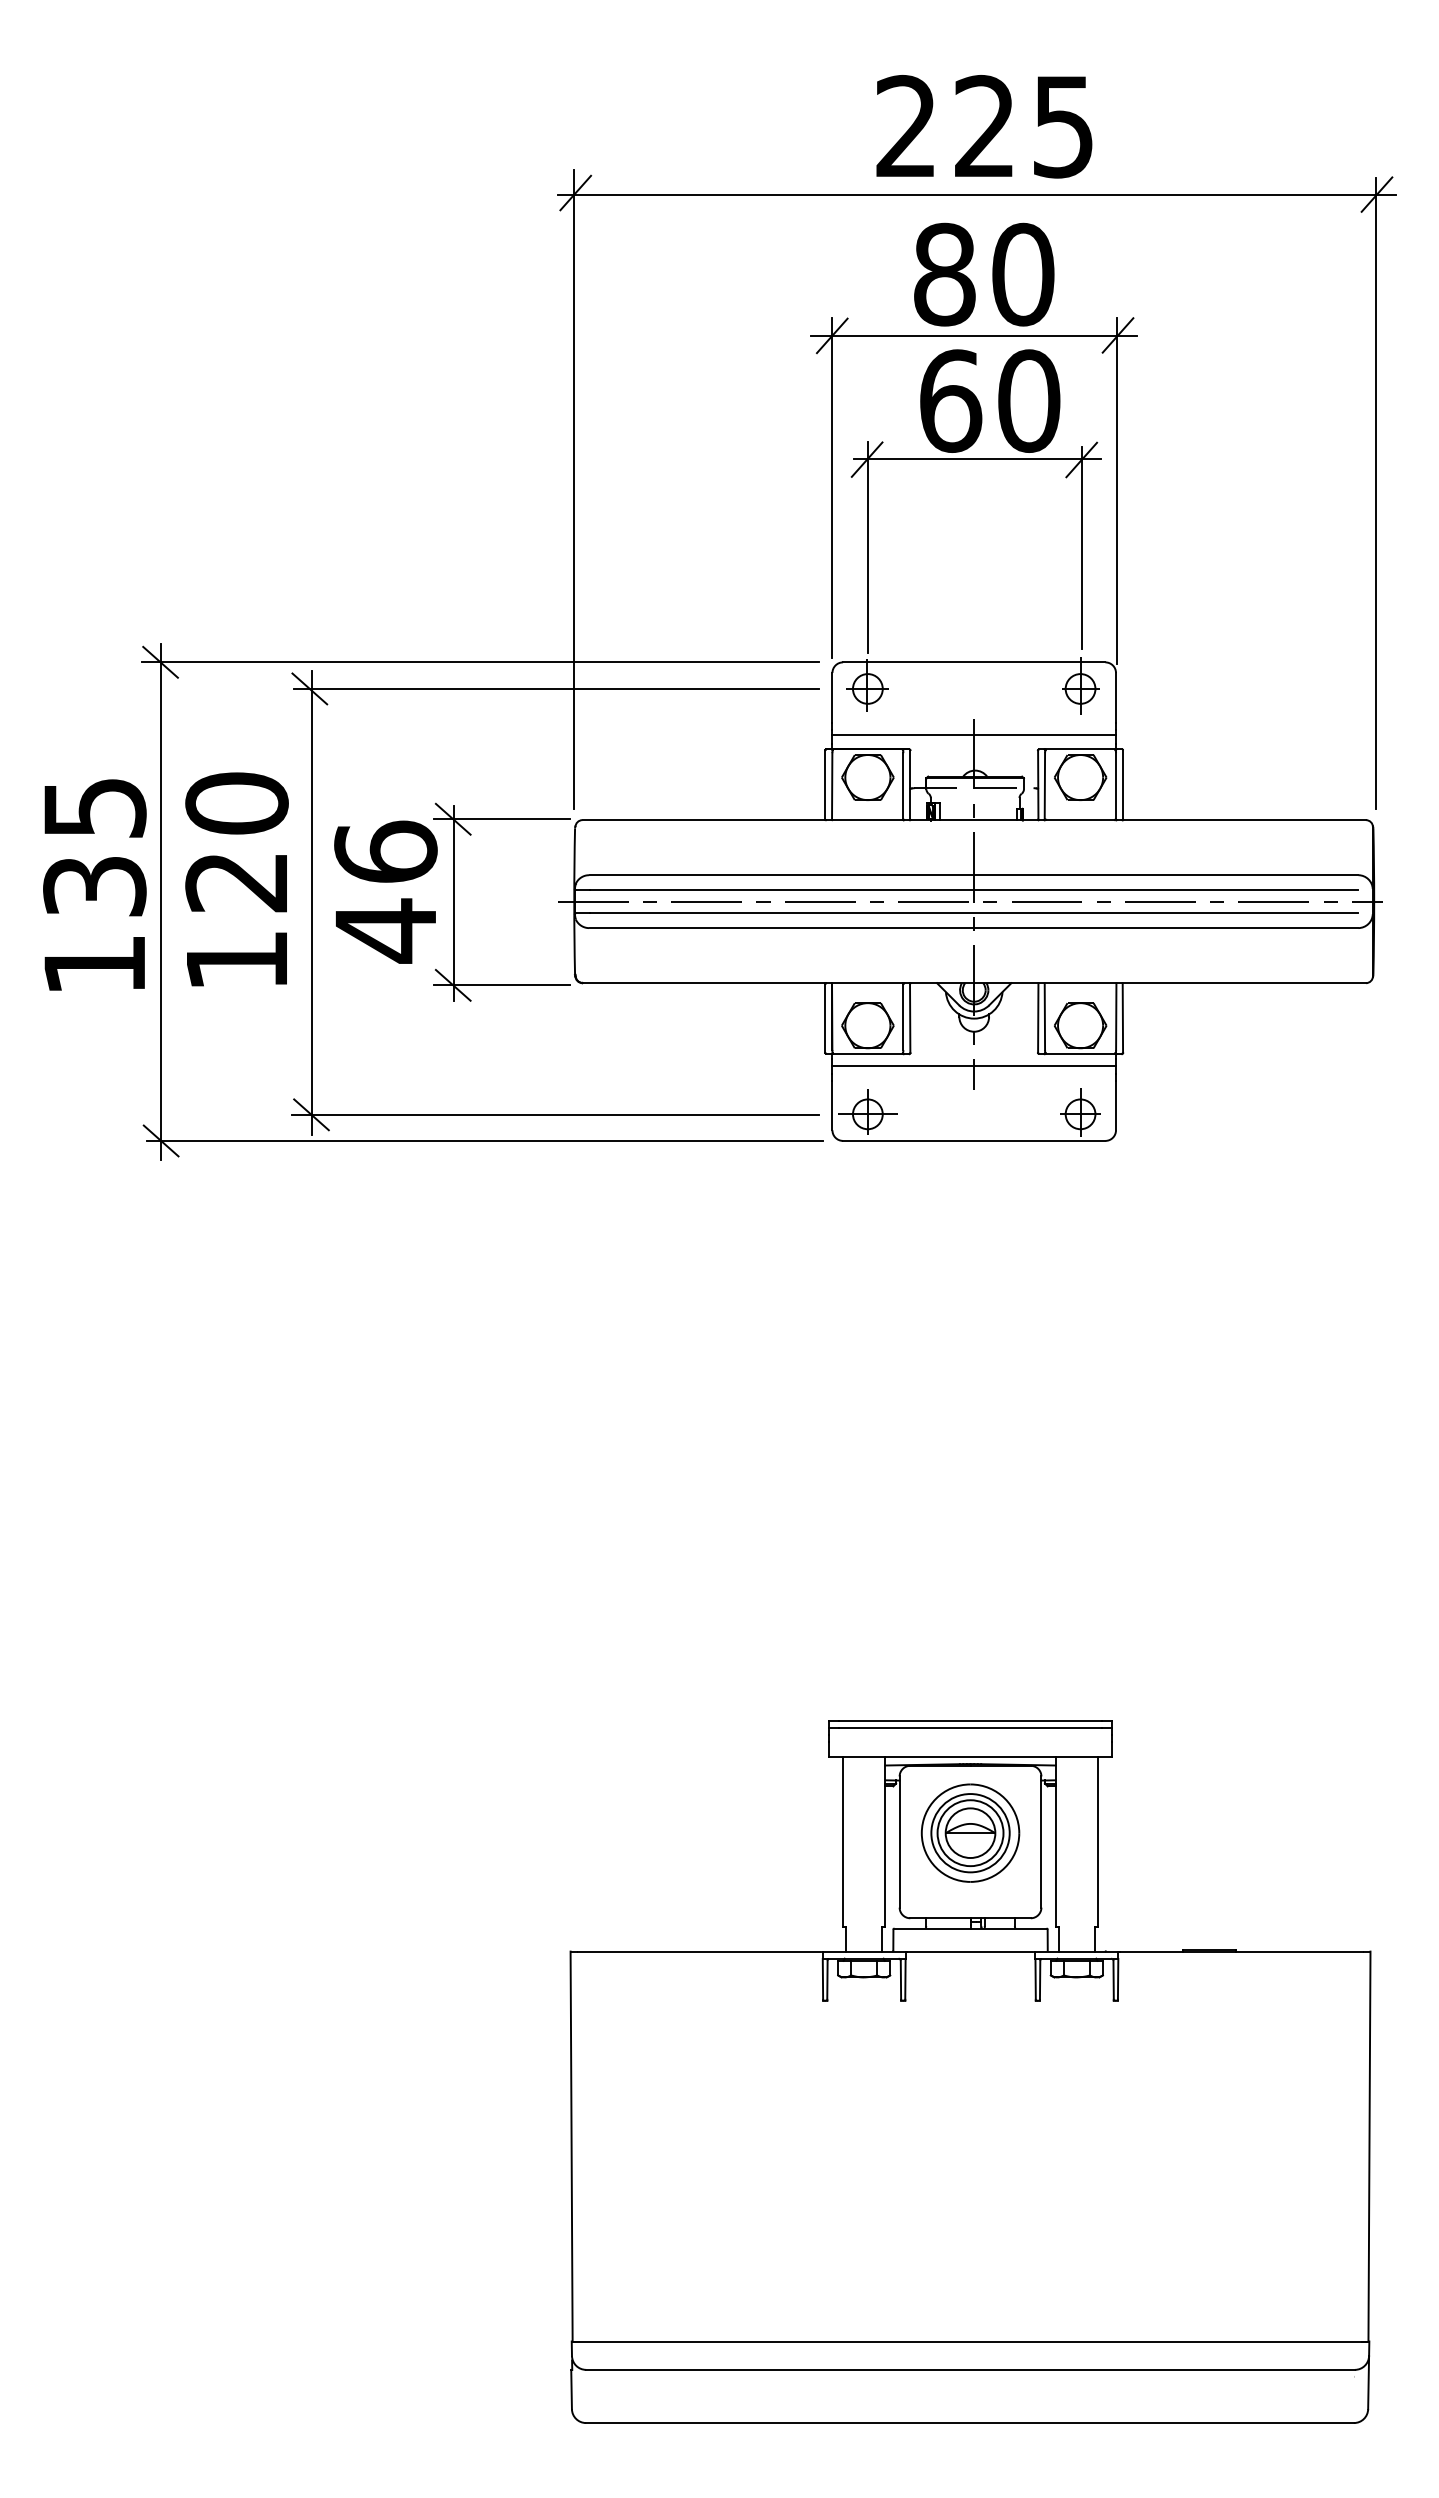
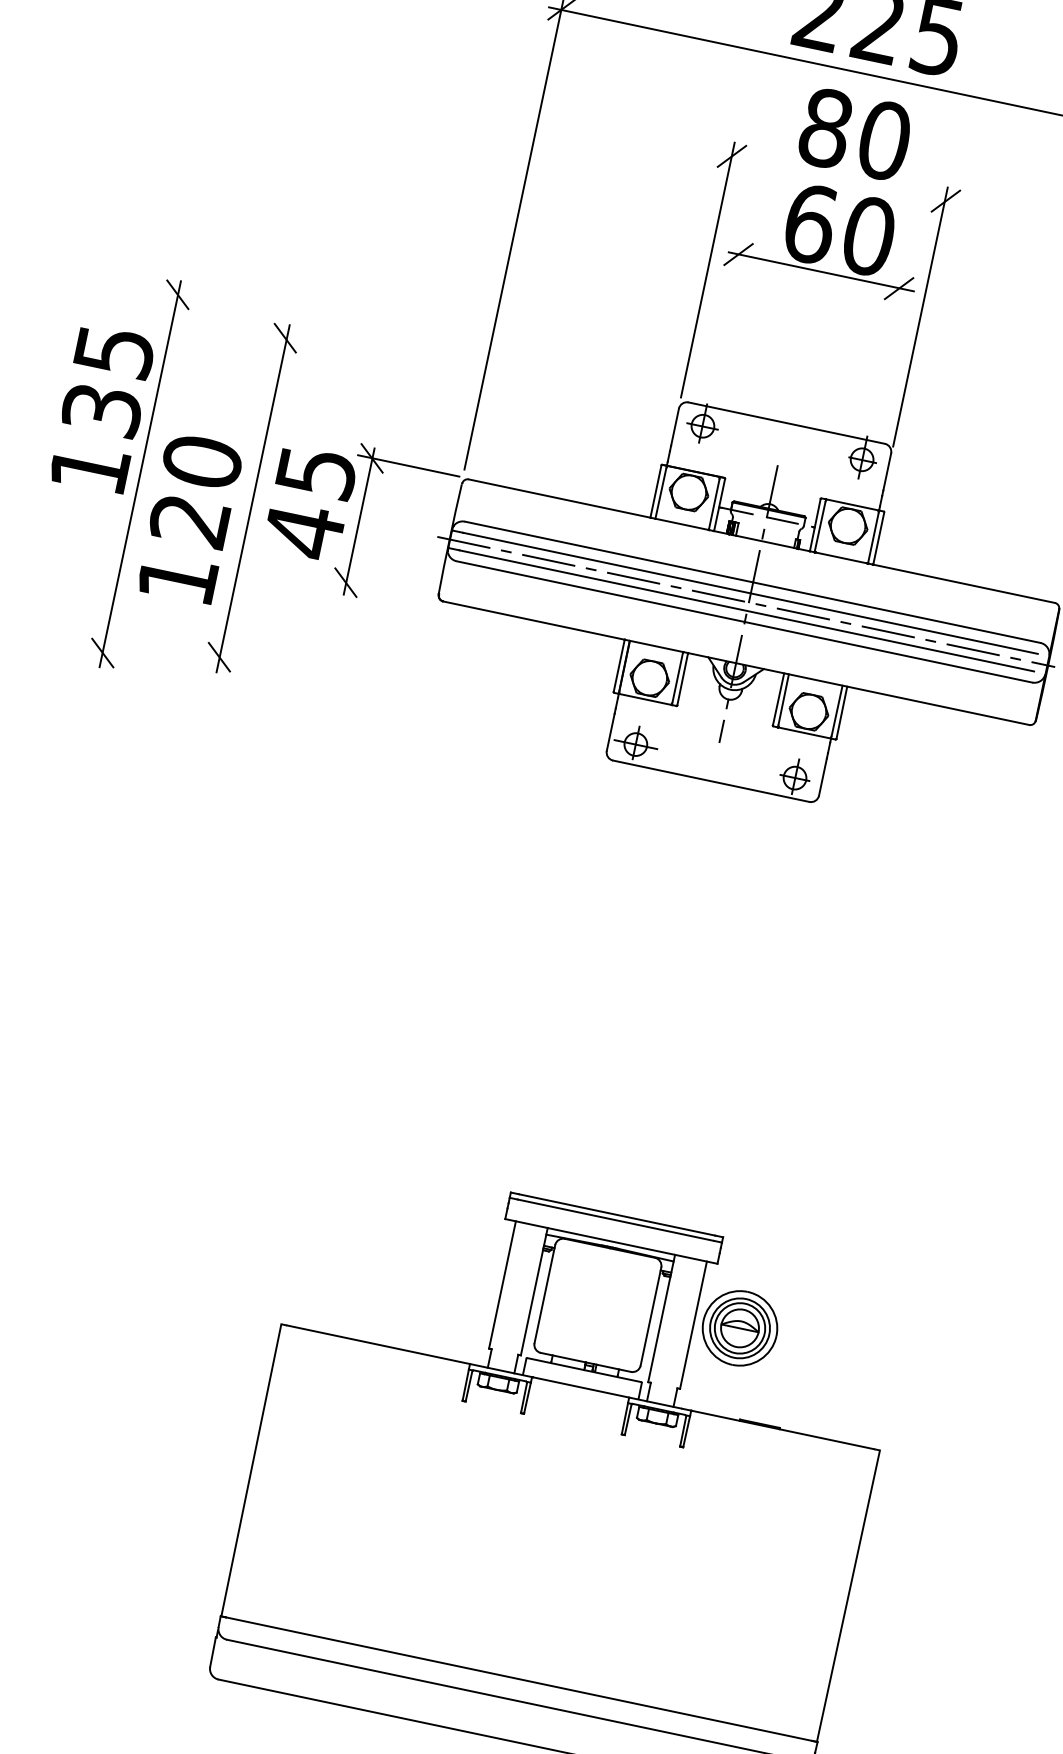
line: (973, 336) -> (837, 179), removed
line: (867, 547) -> (724, 320), removed
line: (1082, 548) -> (885, 354), removed
line: (480, 662) -> (417, 345), removed
line: (556, 688) -> (469, 376), removed
line: (974, 734) -> (775, 477), removed
text: (385, 851) -> (316, 471), 46 -> 45
text: (236, 879) -> (189, 518), moved
text: (94, 884) -> (102, 408), moved
line: (501, 985) -> (382, 590), removed
line: (974, 1066) -> (723, 725), removed
line: (555, 1114) -> (402, 695), removed
line: (484, 1140) -> (344, 703), removed
part: (970, 1832) -> (740, 1327), moved

